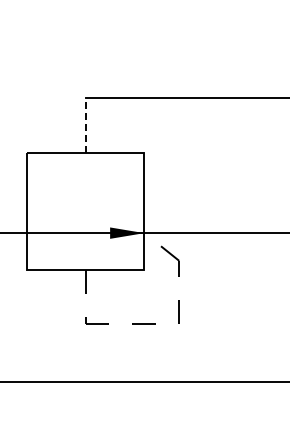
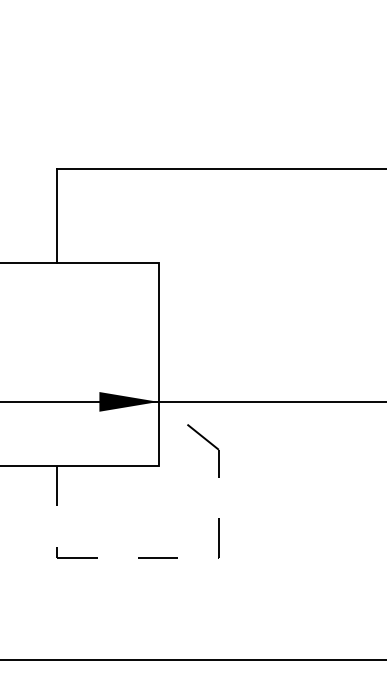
line: (85, 125) -> (56, 215), dashed -> solid

